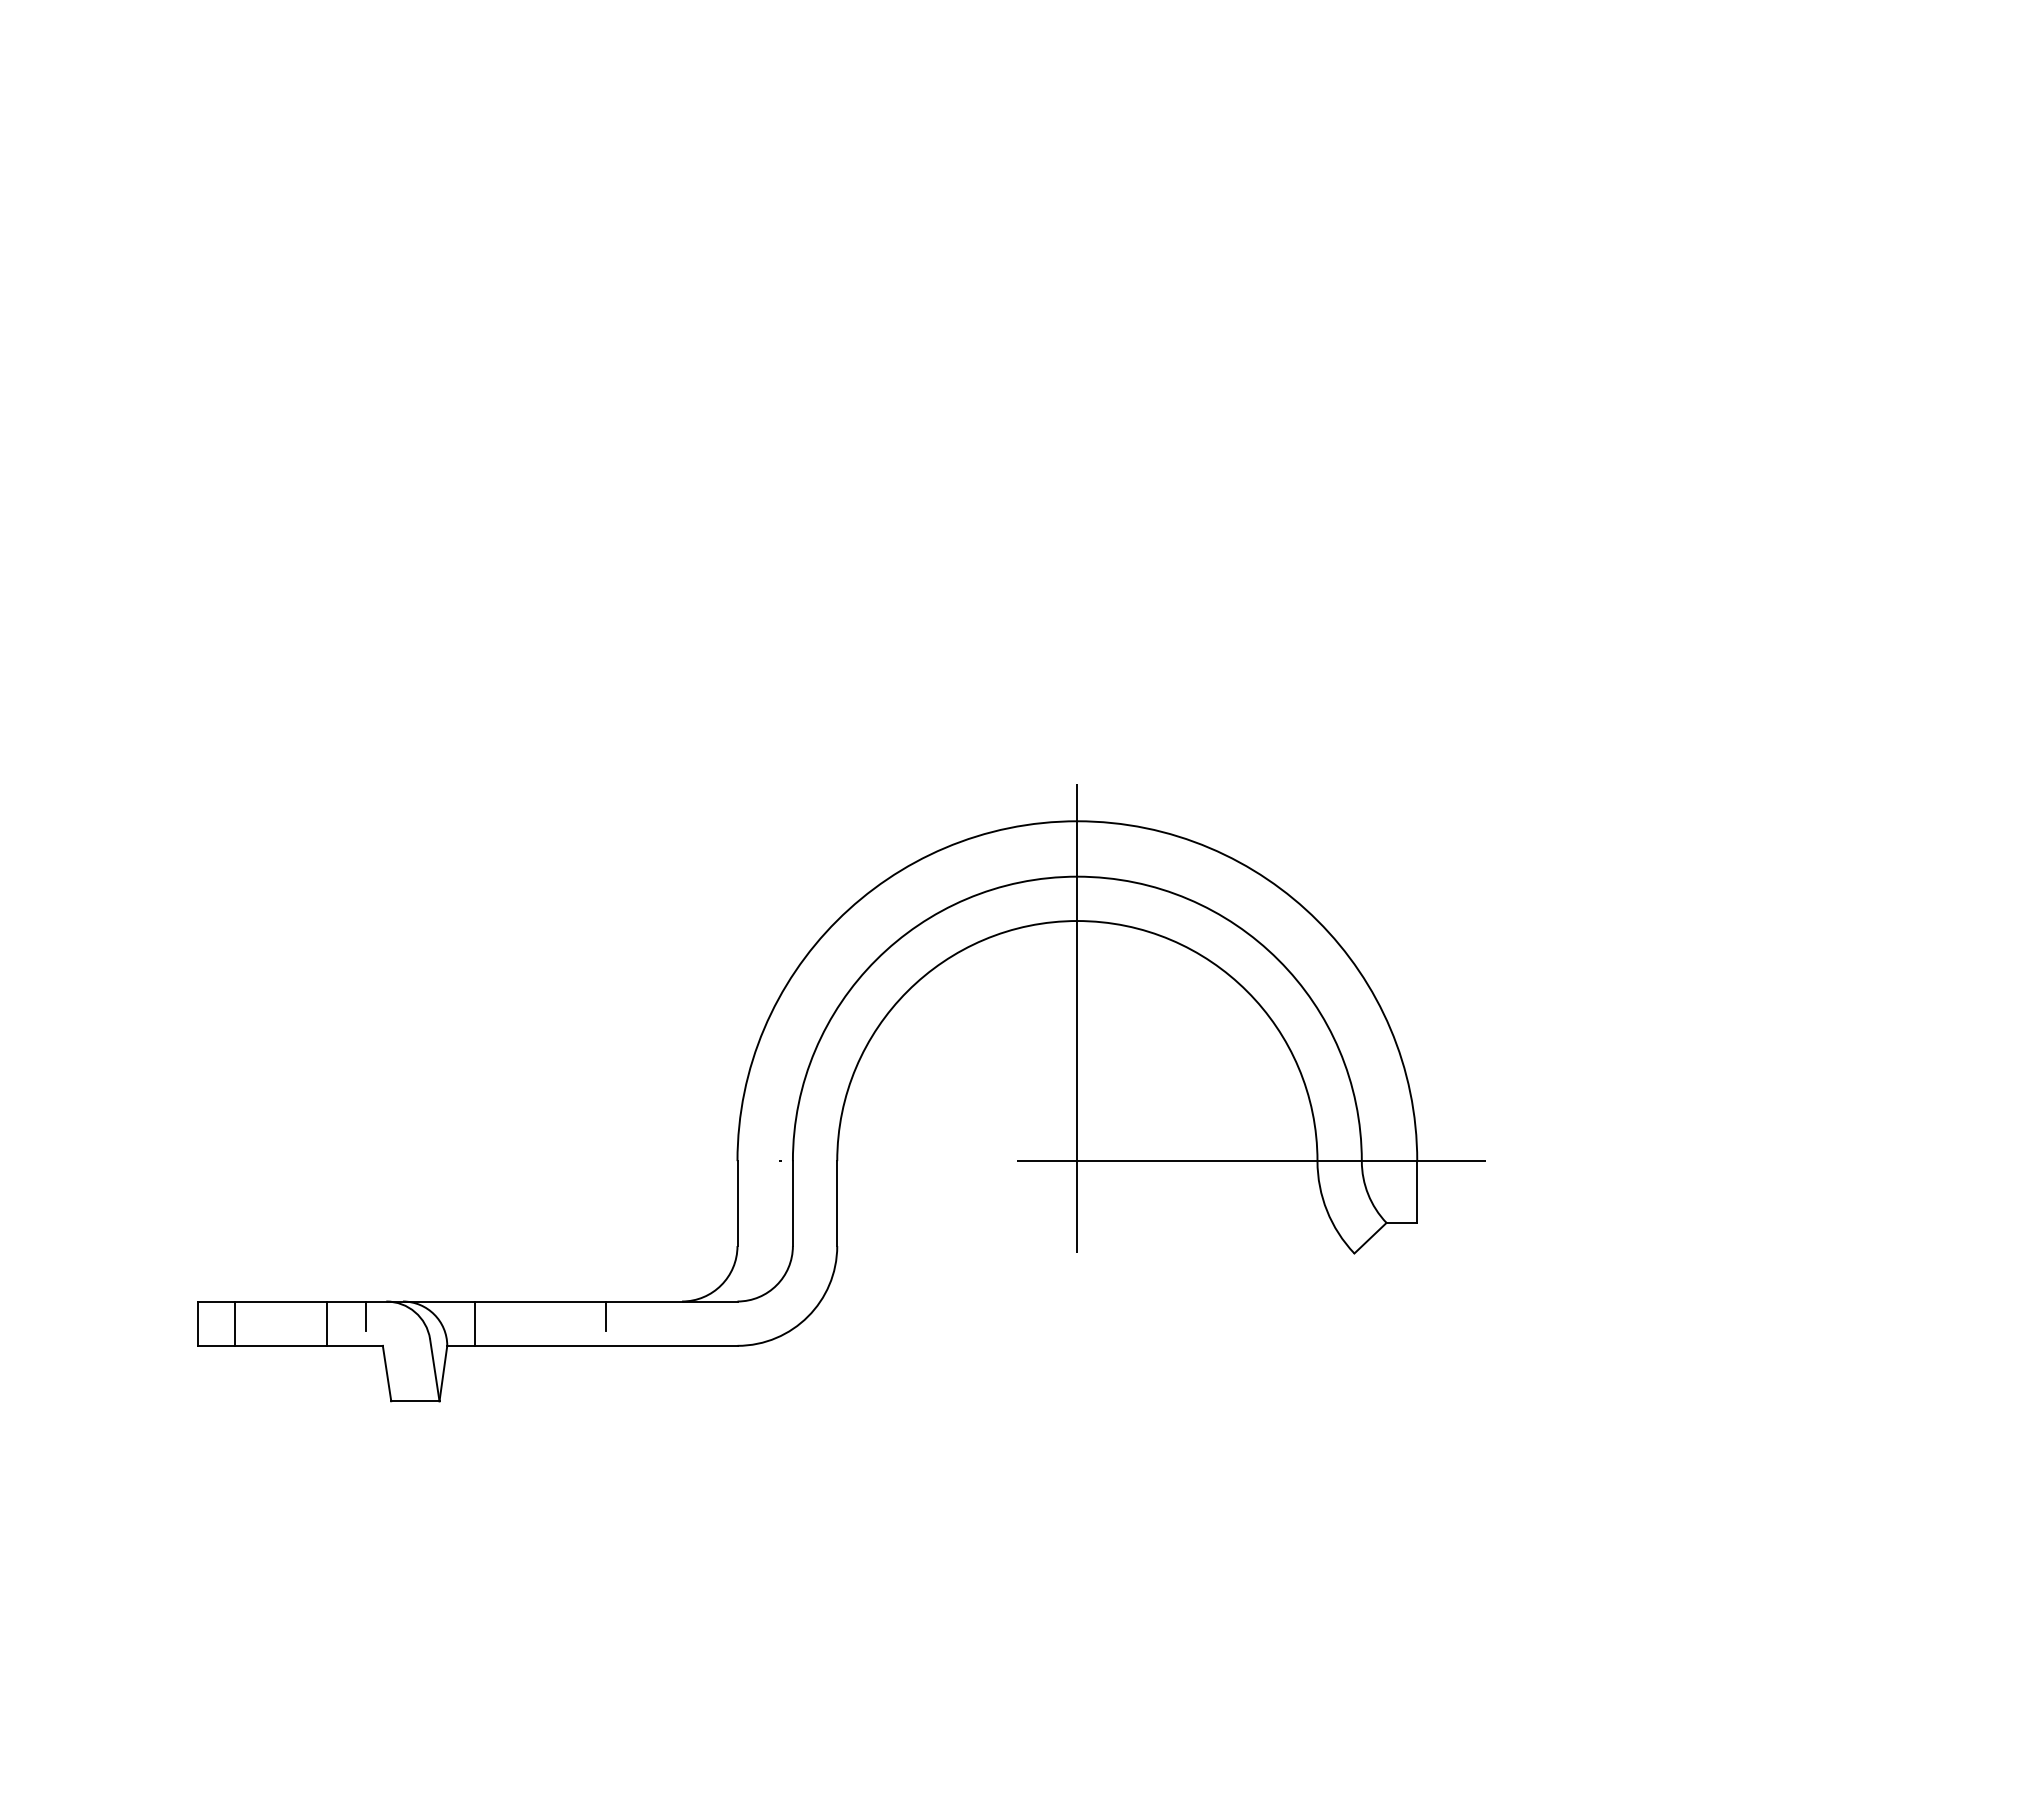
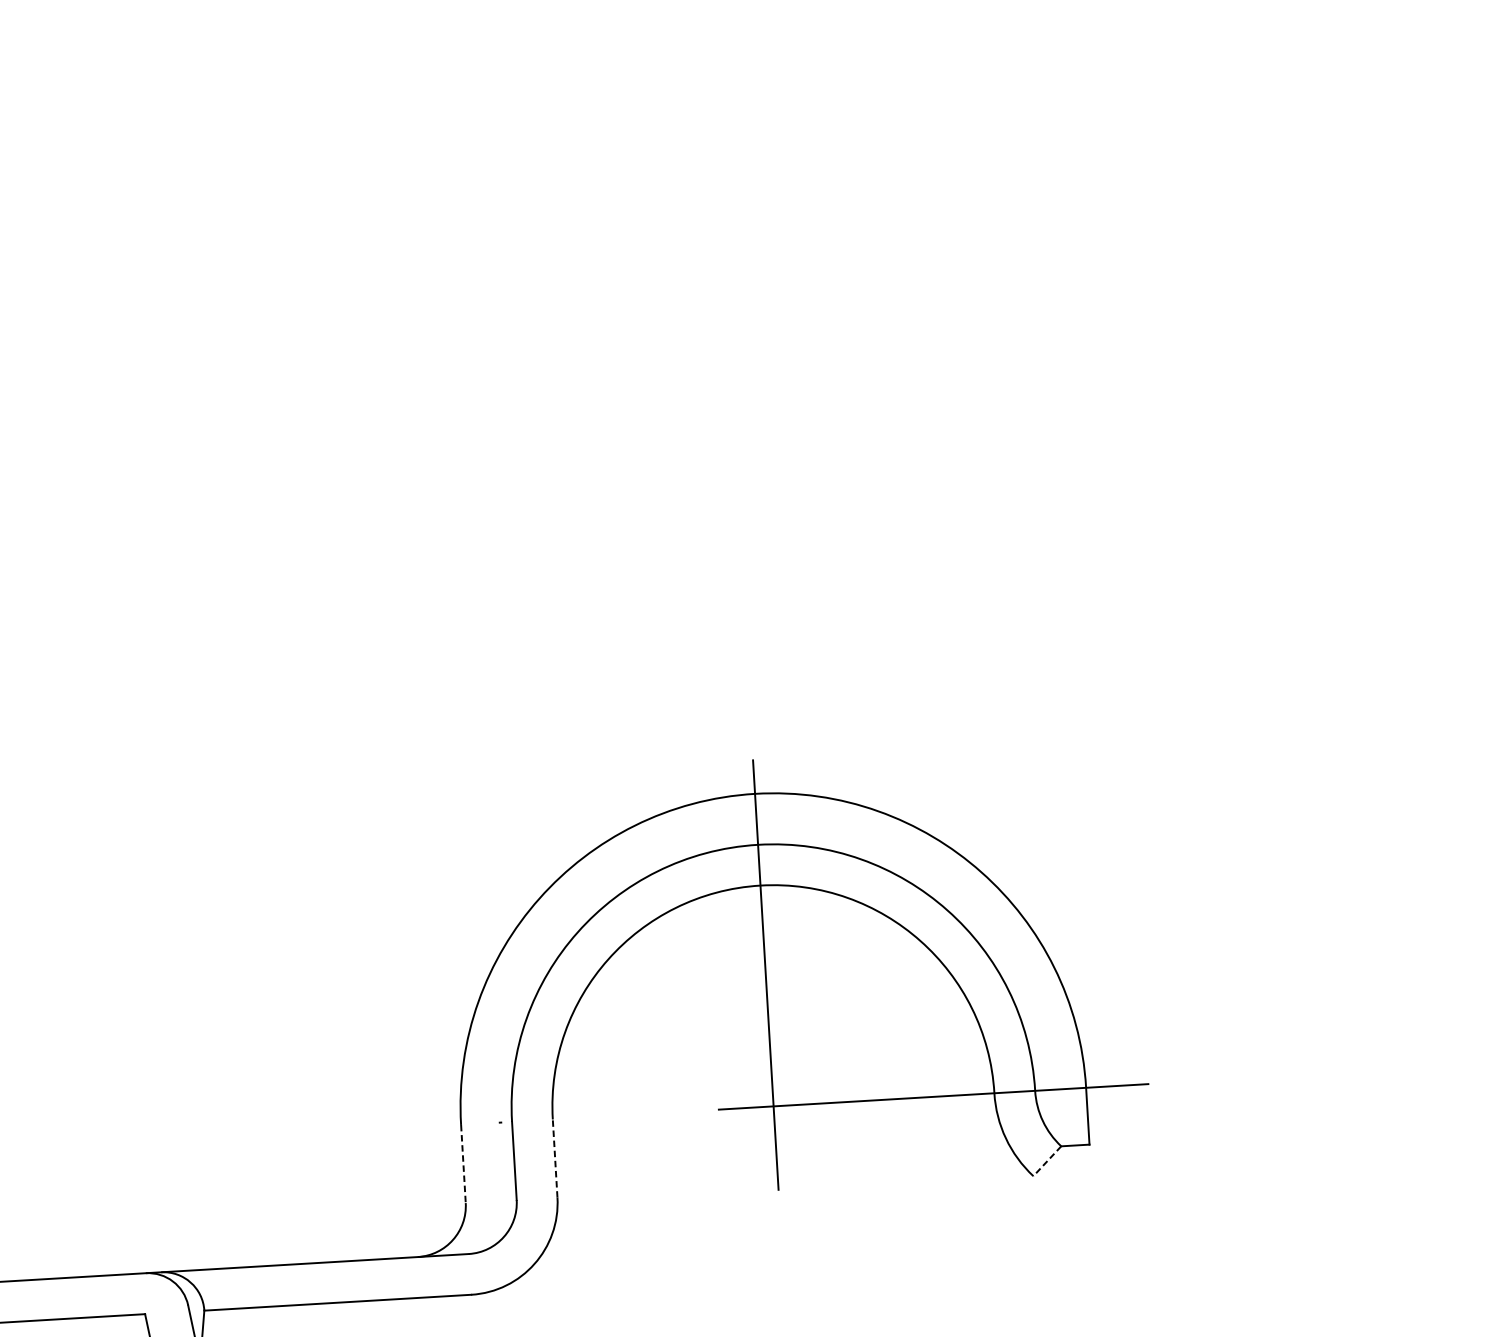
line: (837, 1203) -> (555, 1158), solid -> dashed
line: (737, 1204) -> (463, 1164), solid -> dashed
line: (1370, 1238) -> (1047, 1161), solid -> dashed
line: (366, 1316) -> (128, 1288), removed
line: (606, 1316) -> (349, 1274), removed
line: (235, 1323) -> (8, 1301), removed
line: (327, 1323) -> (92, 1296), removed
line: (475, 1323) -> (229, 1288), removed

